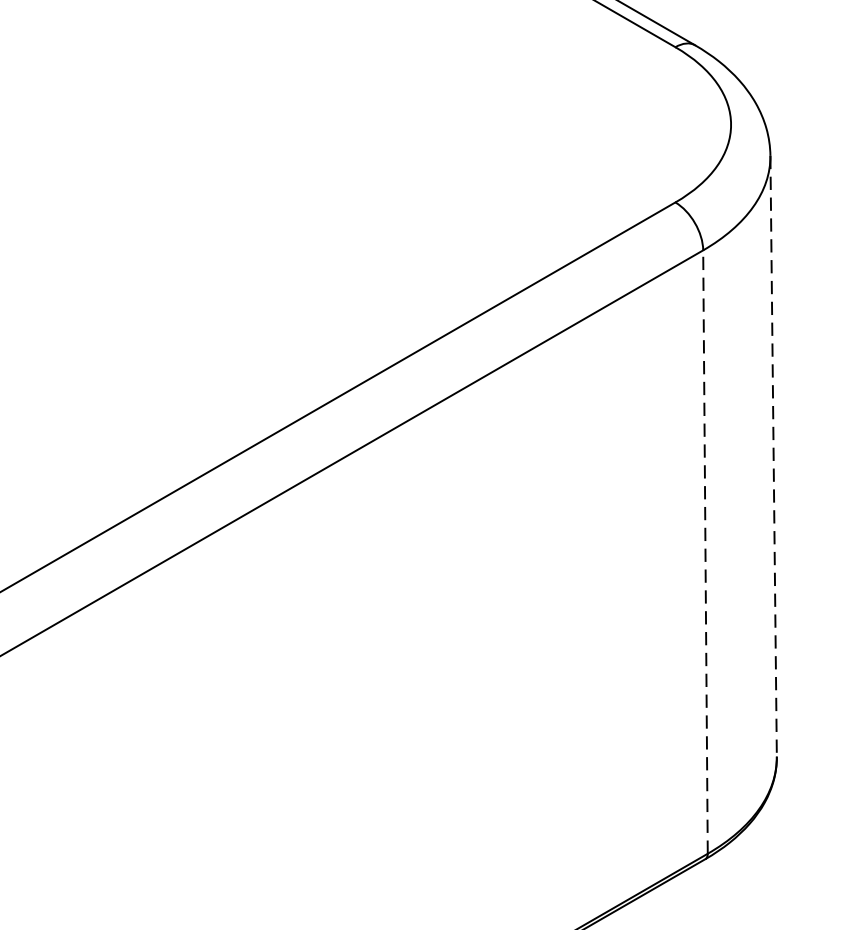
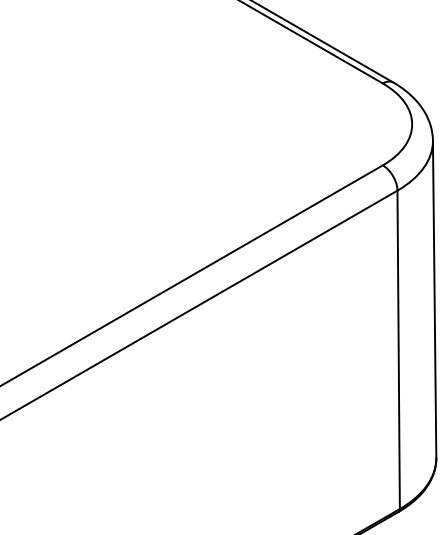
line: (773, 456) -> (434, 299), dashed -> solid
line: (705, 551) -> (398, 349), dashed -> solid

